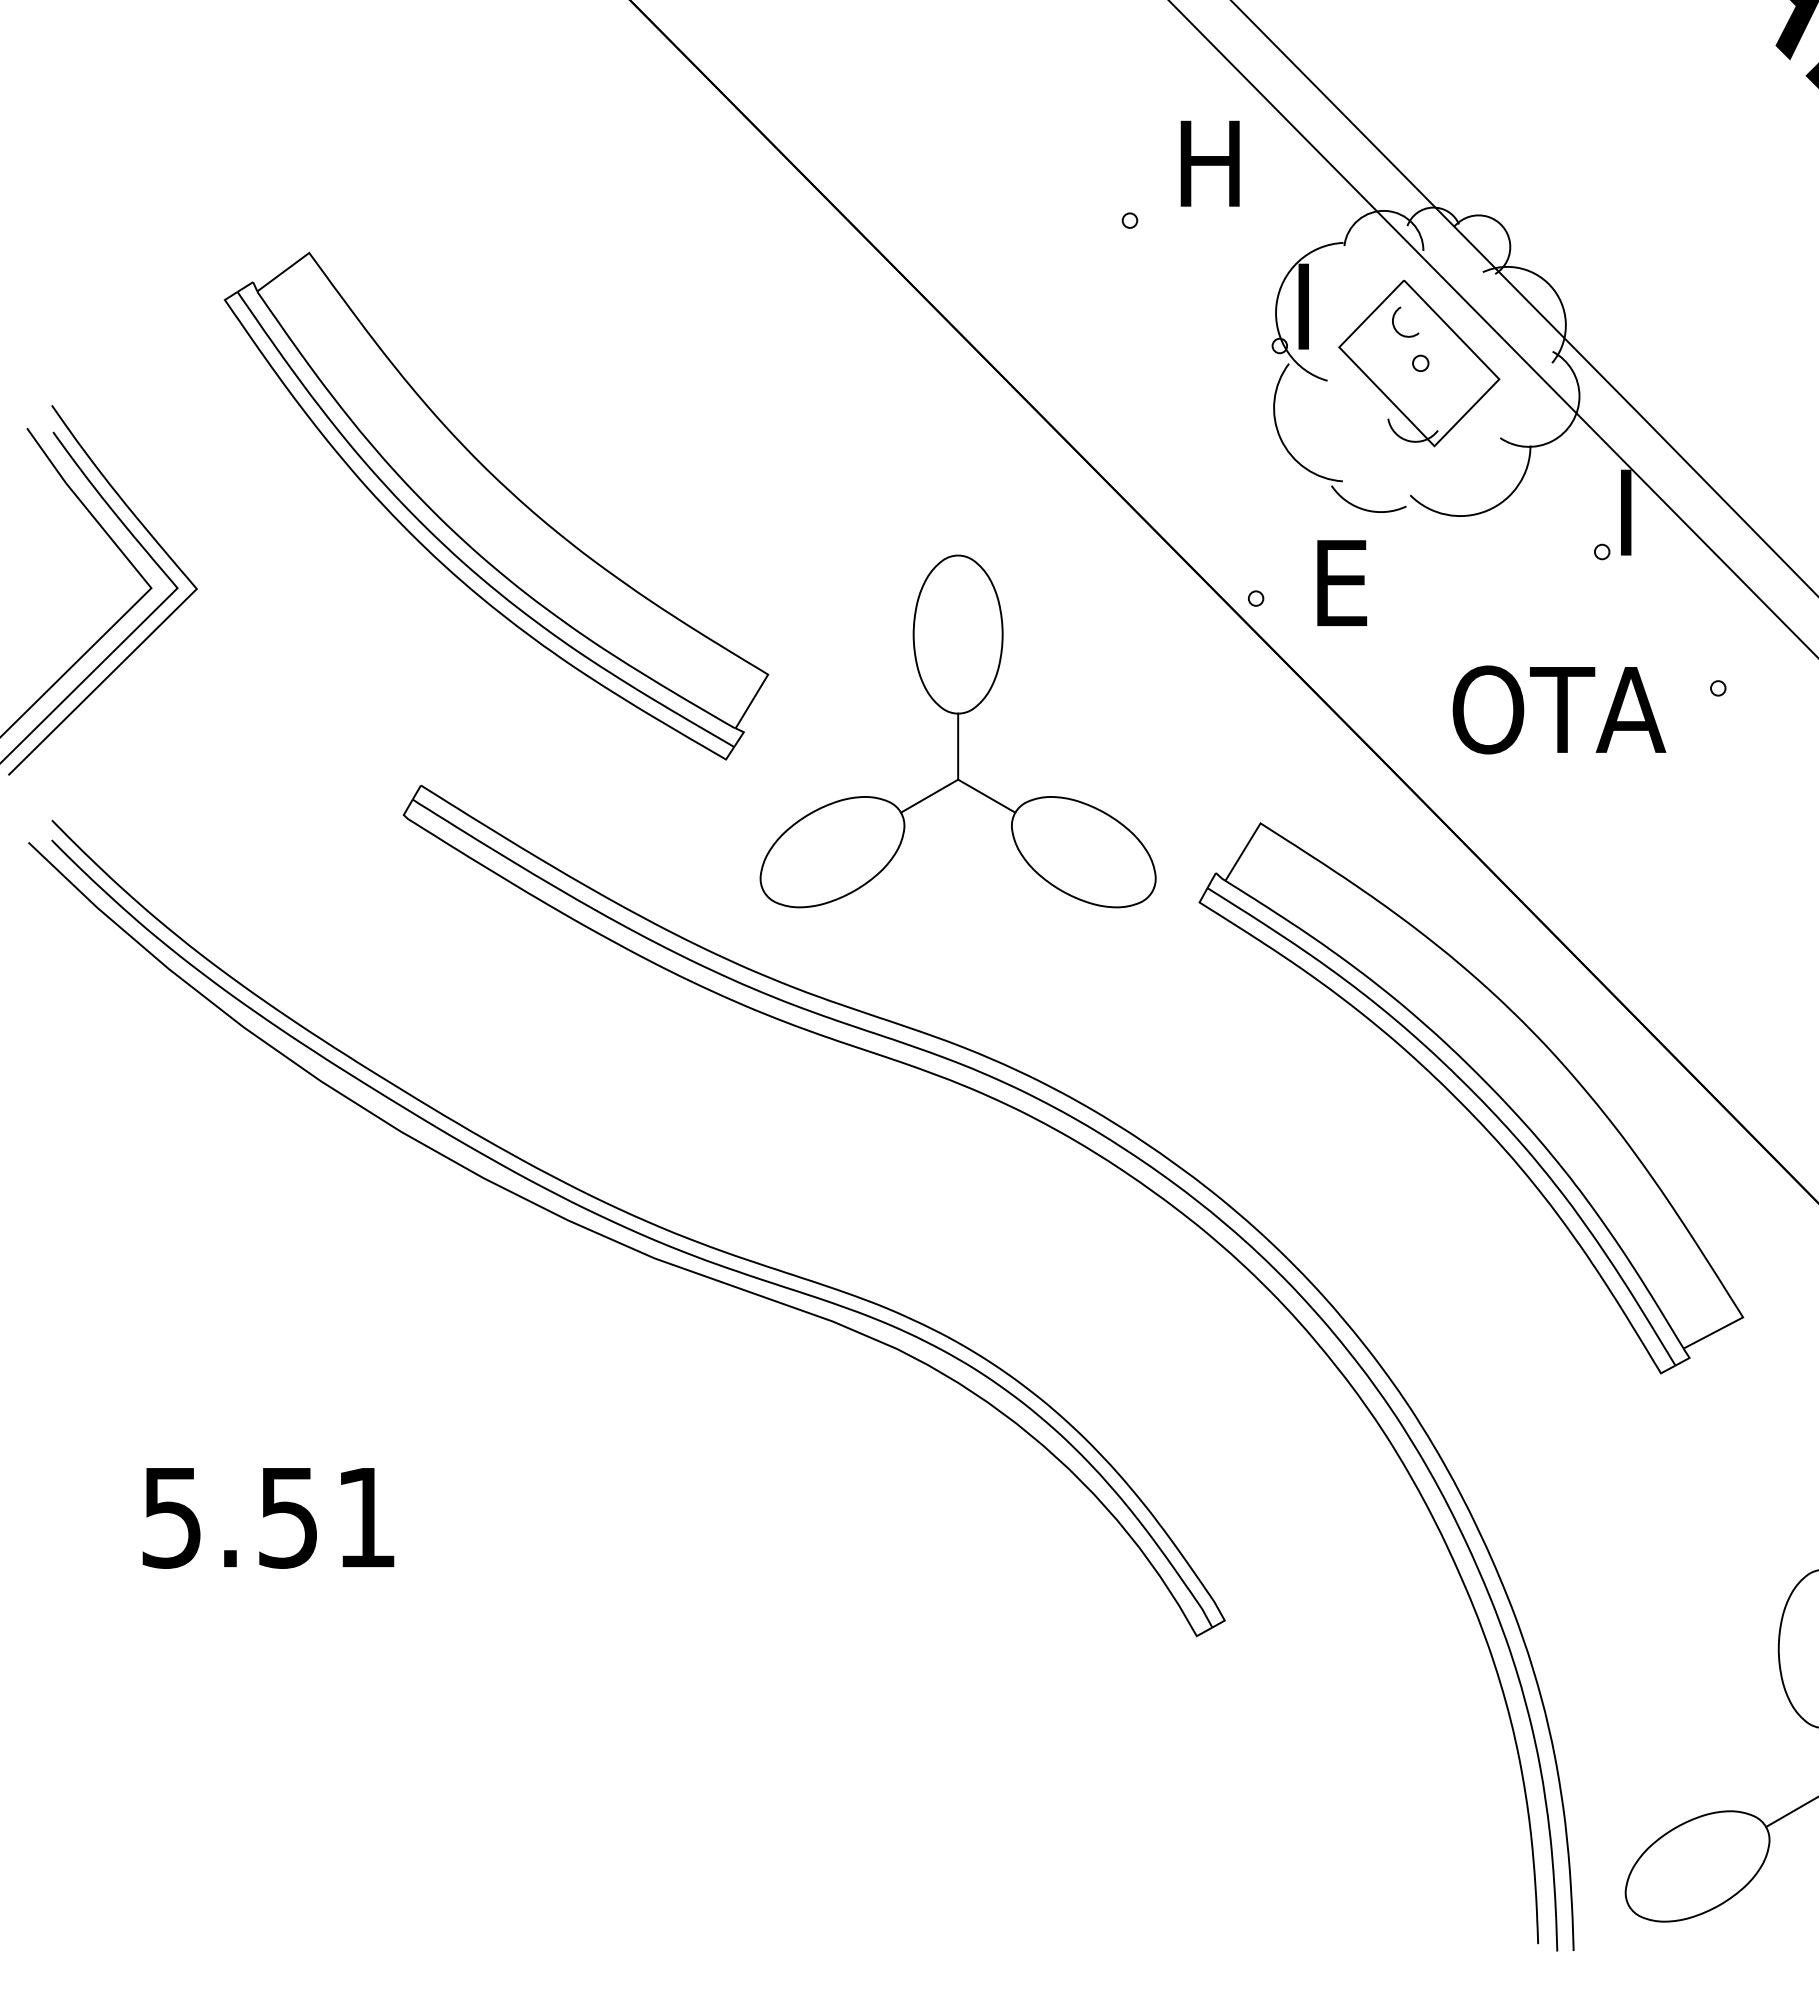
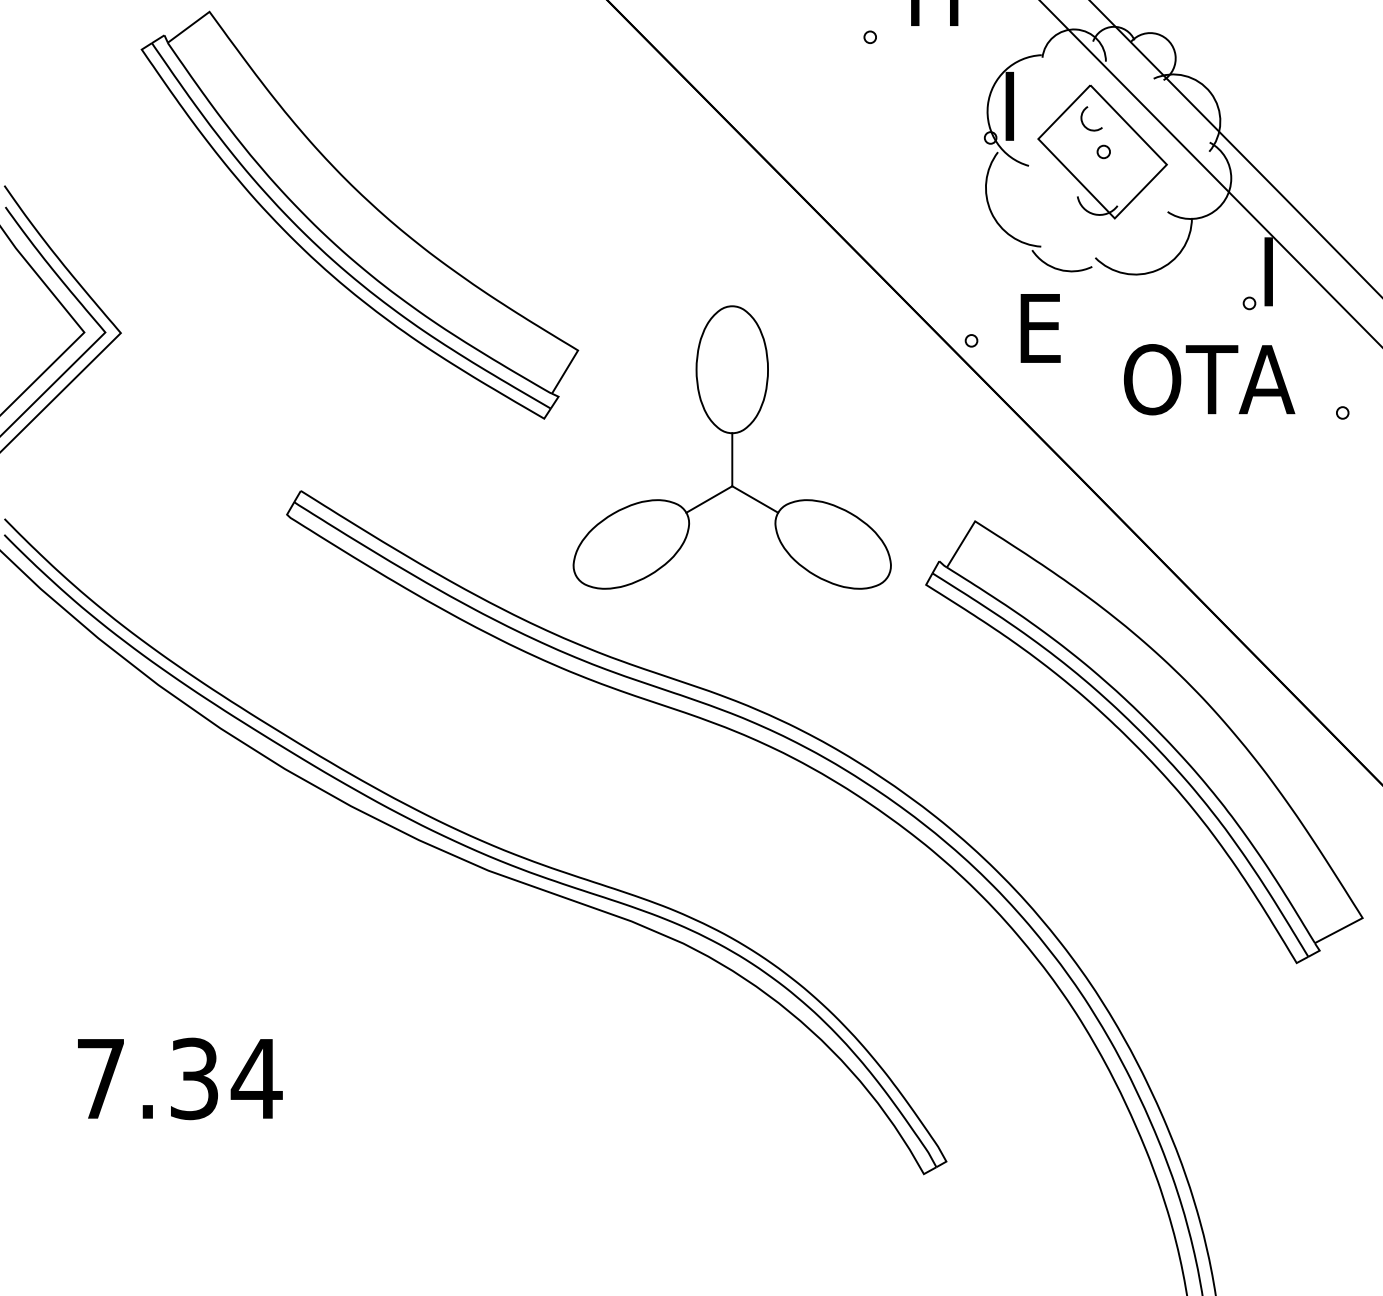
part: (496, 505) -> (359, 214), moved
text: (1559, 709) -> (1209, 379), moved
text: (270, 1517) -> (180, 1078), 5.51 -> 7.34

